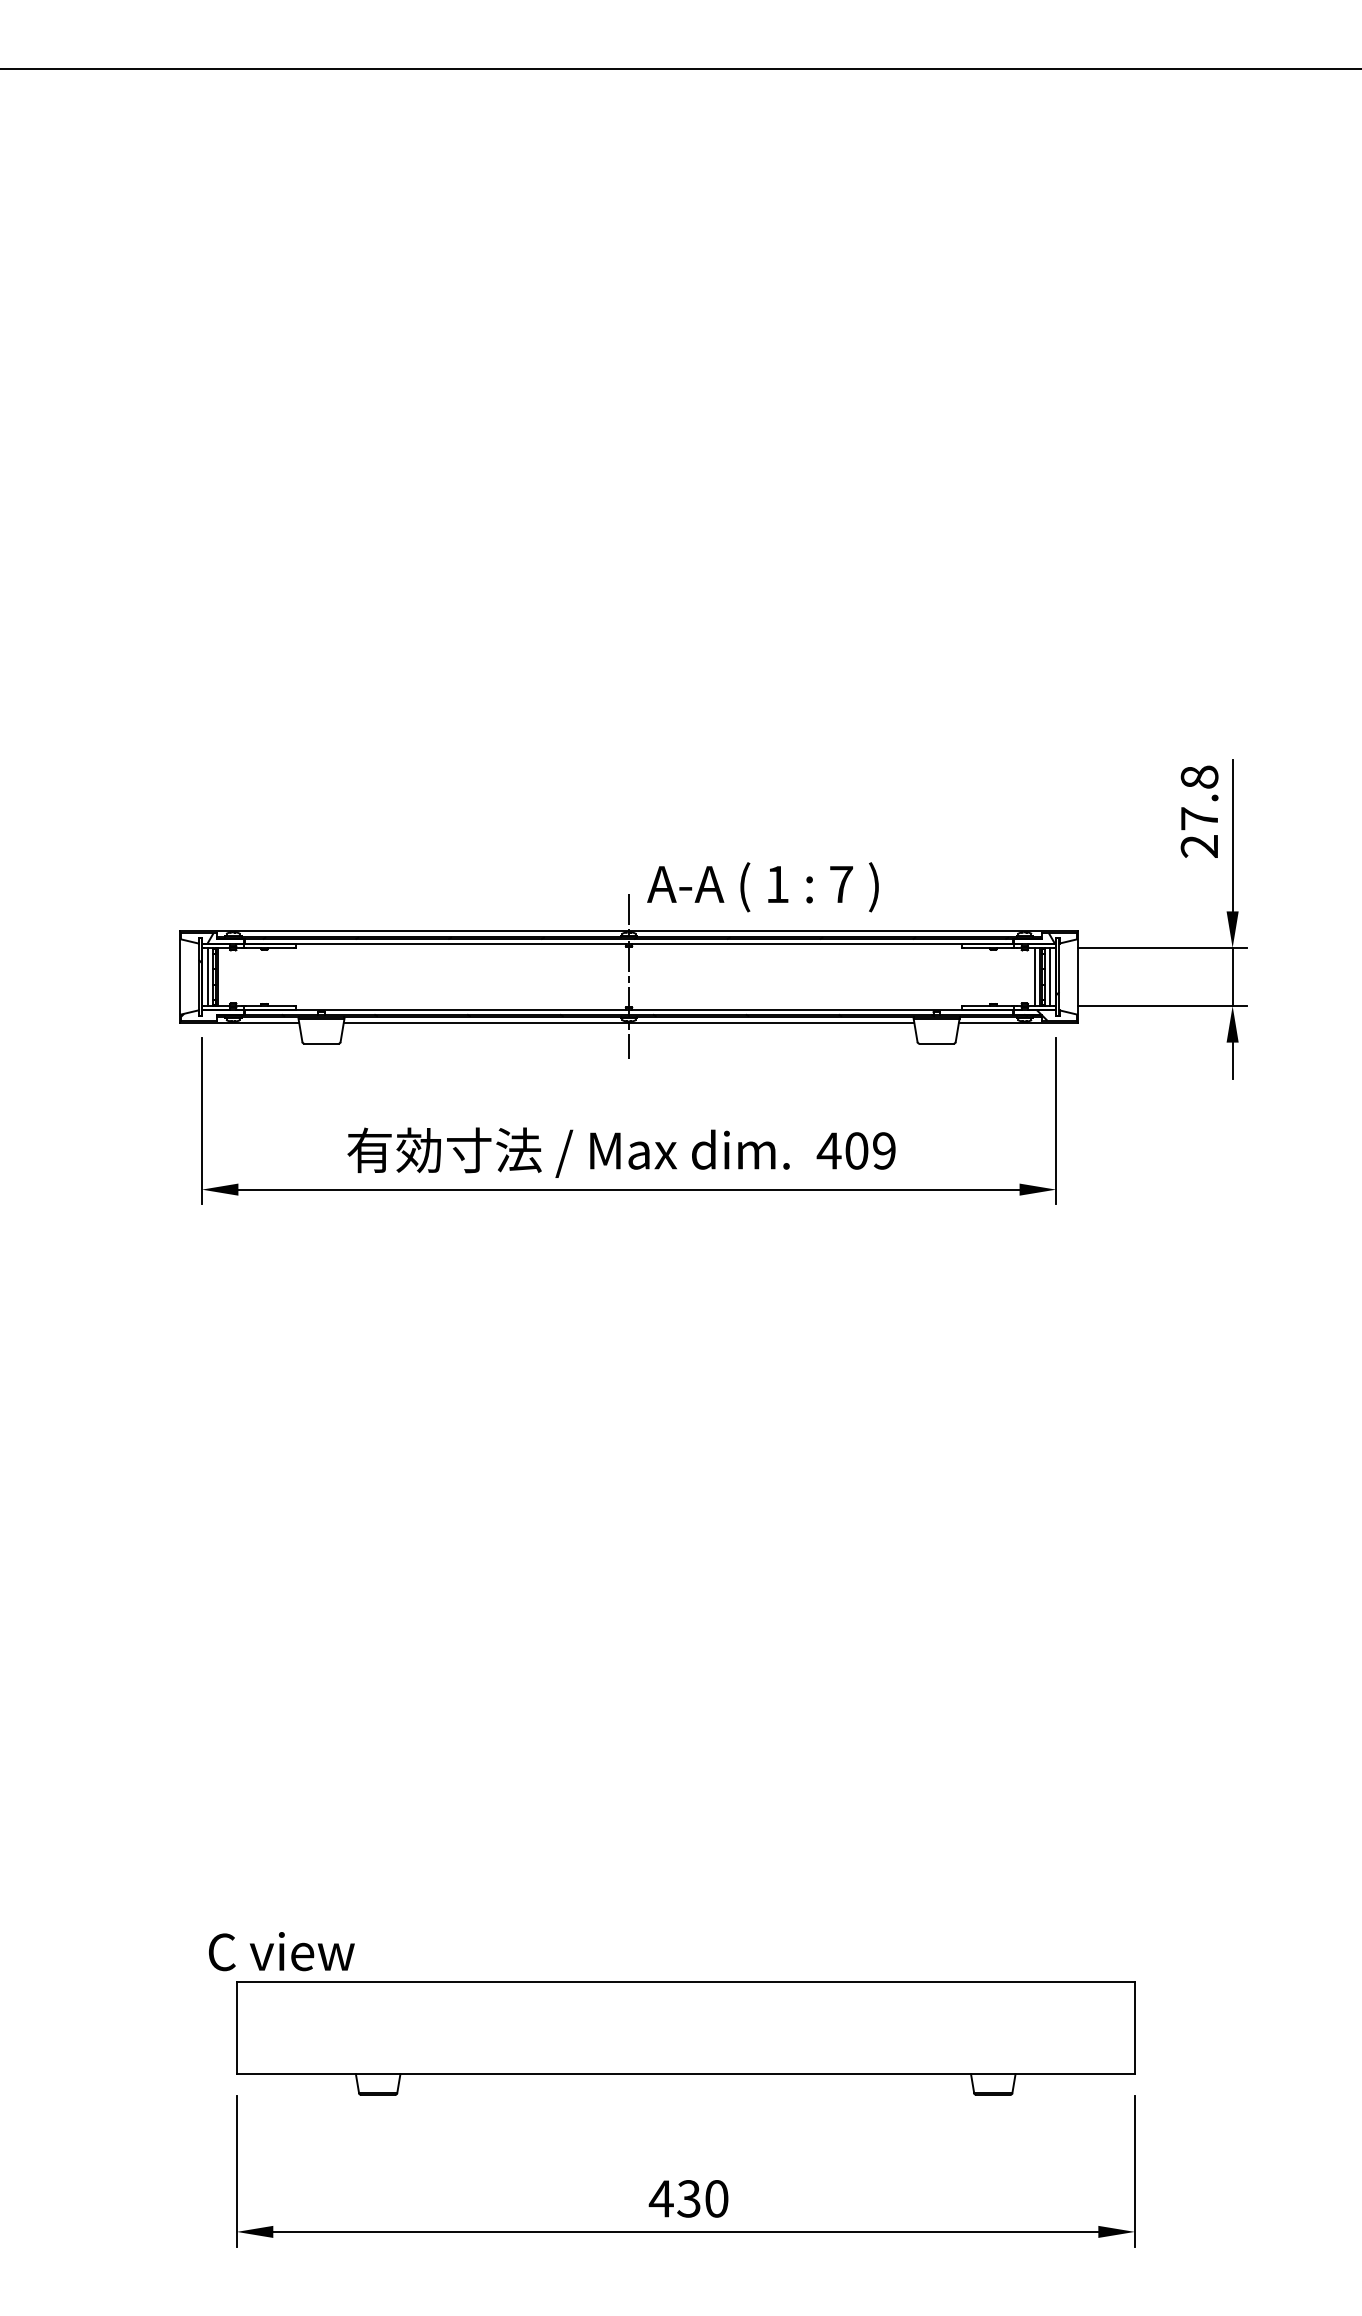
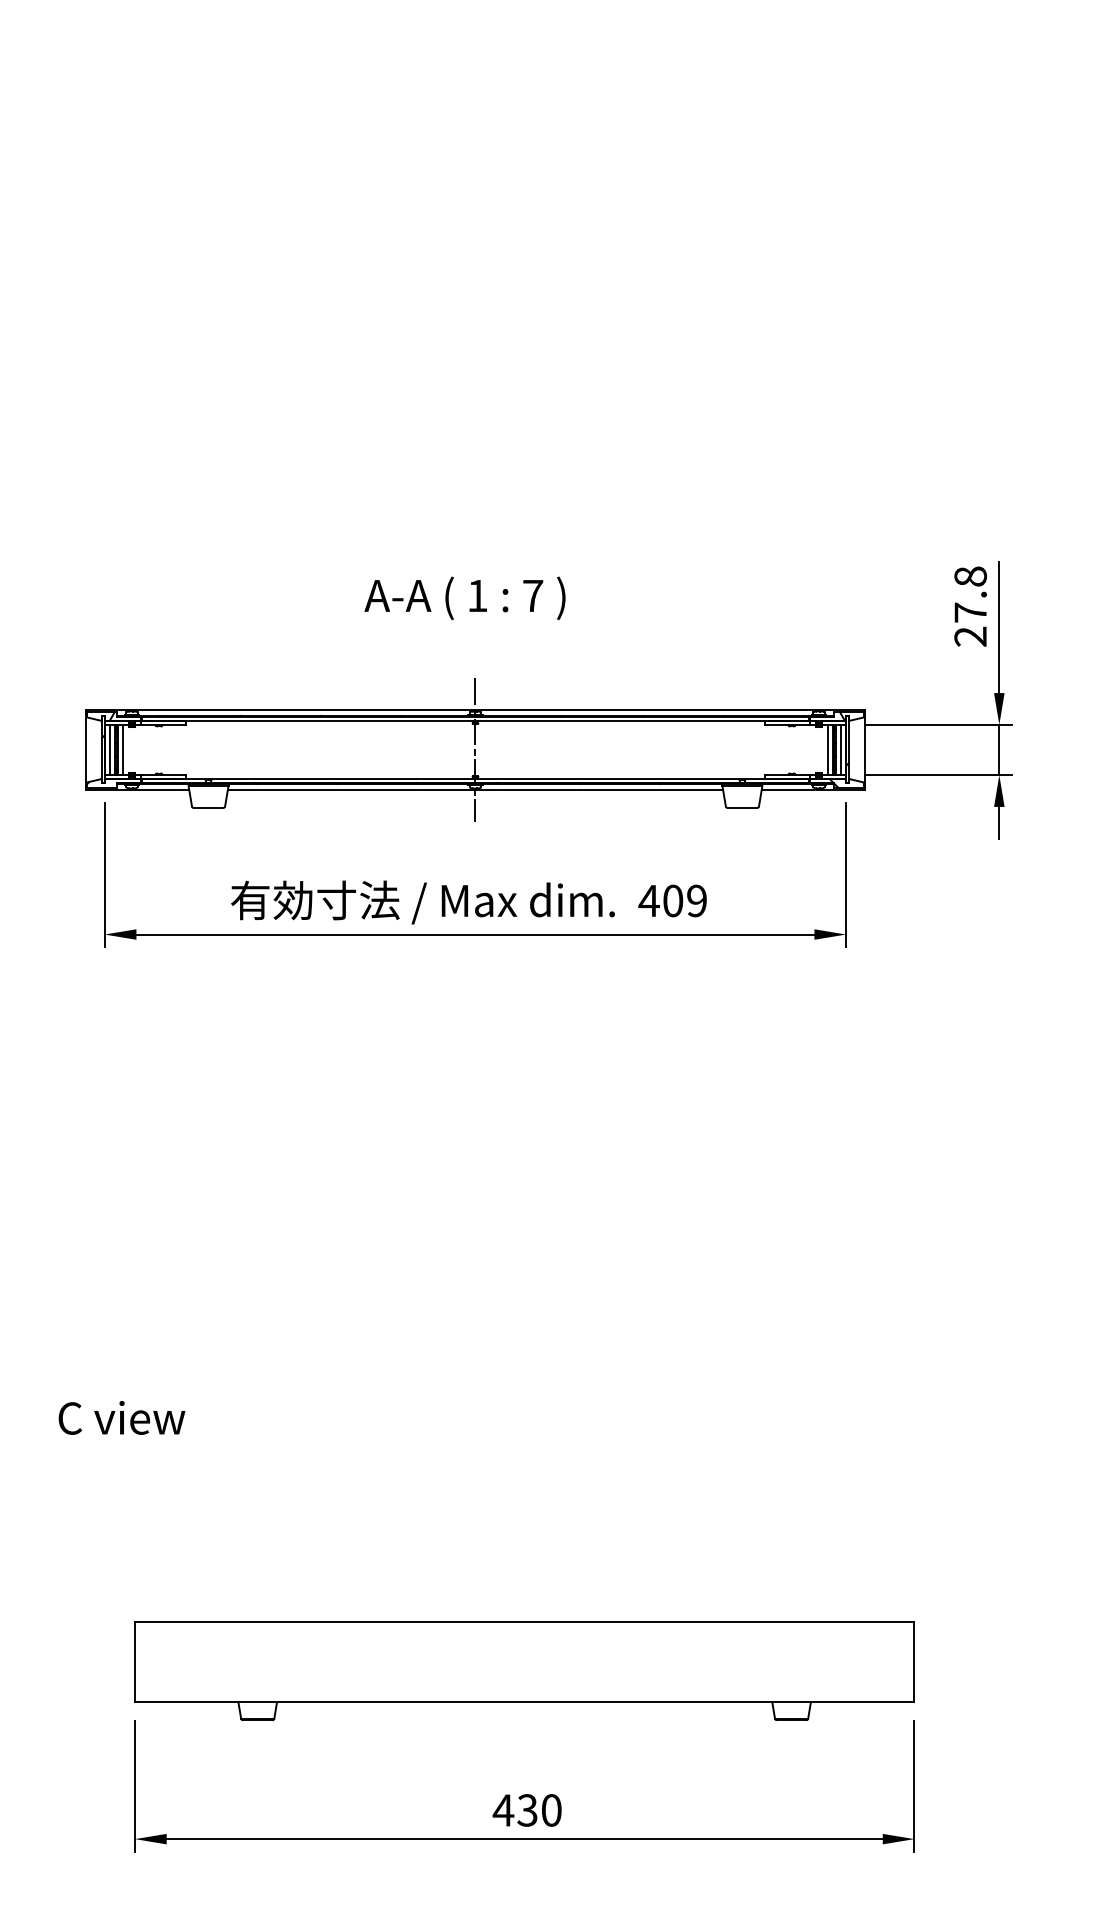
text: (762, 887) -> (464, 598), moved
line: (222, 976) -> (122, 749), added
text: (281, 1951) -> (121, 1417), moved

